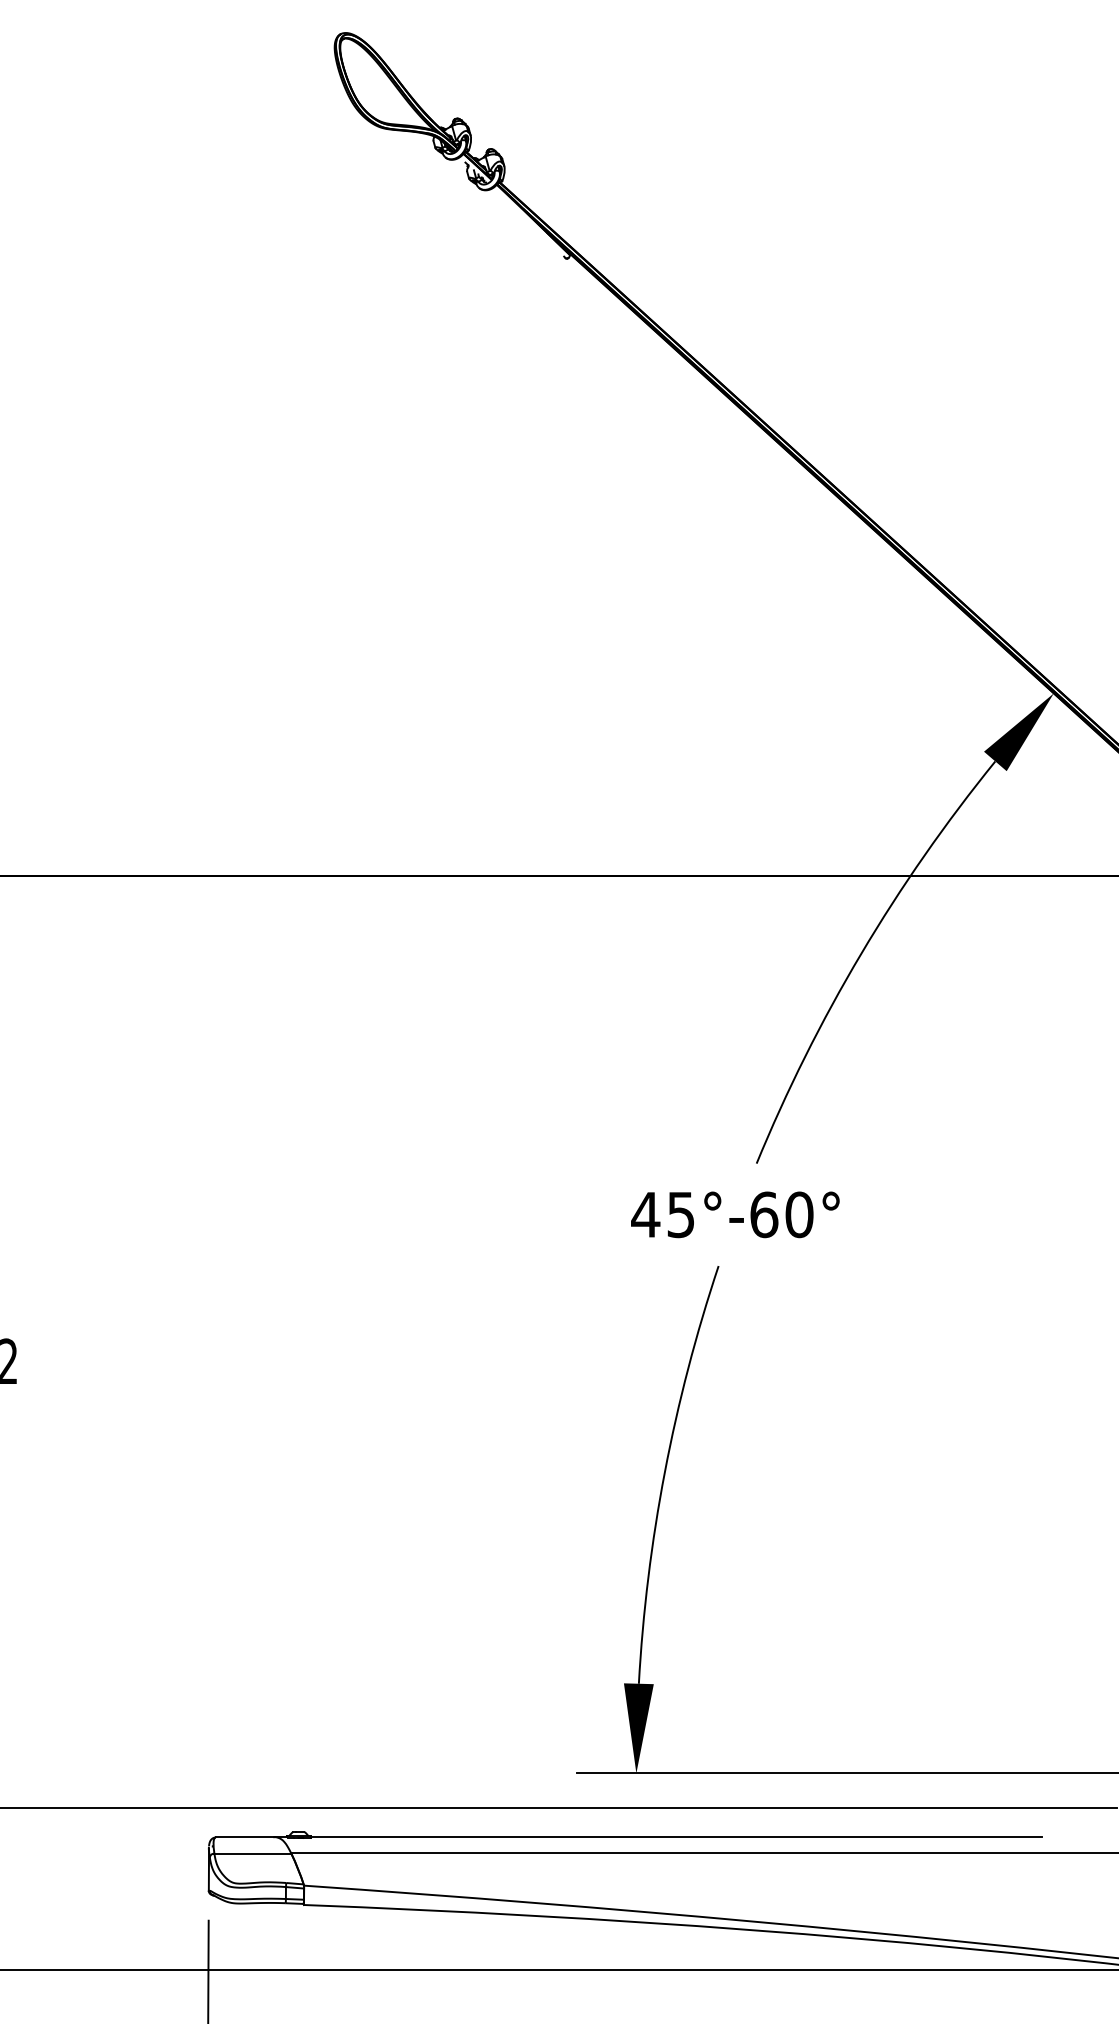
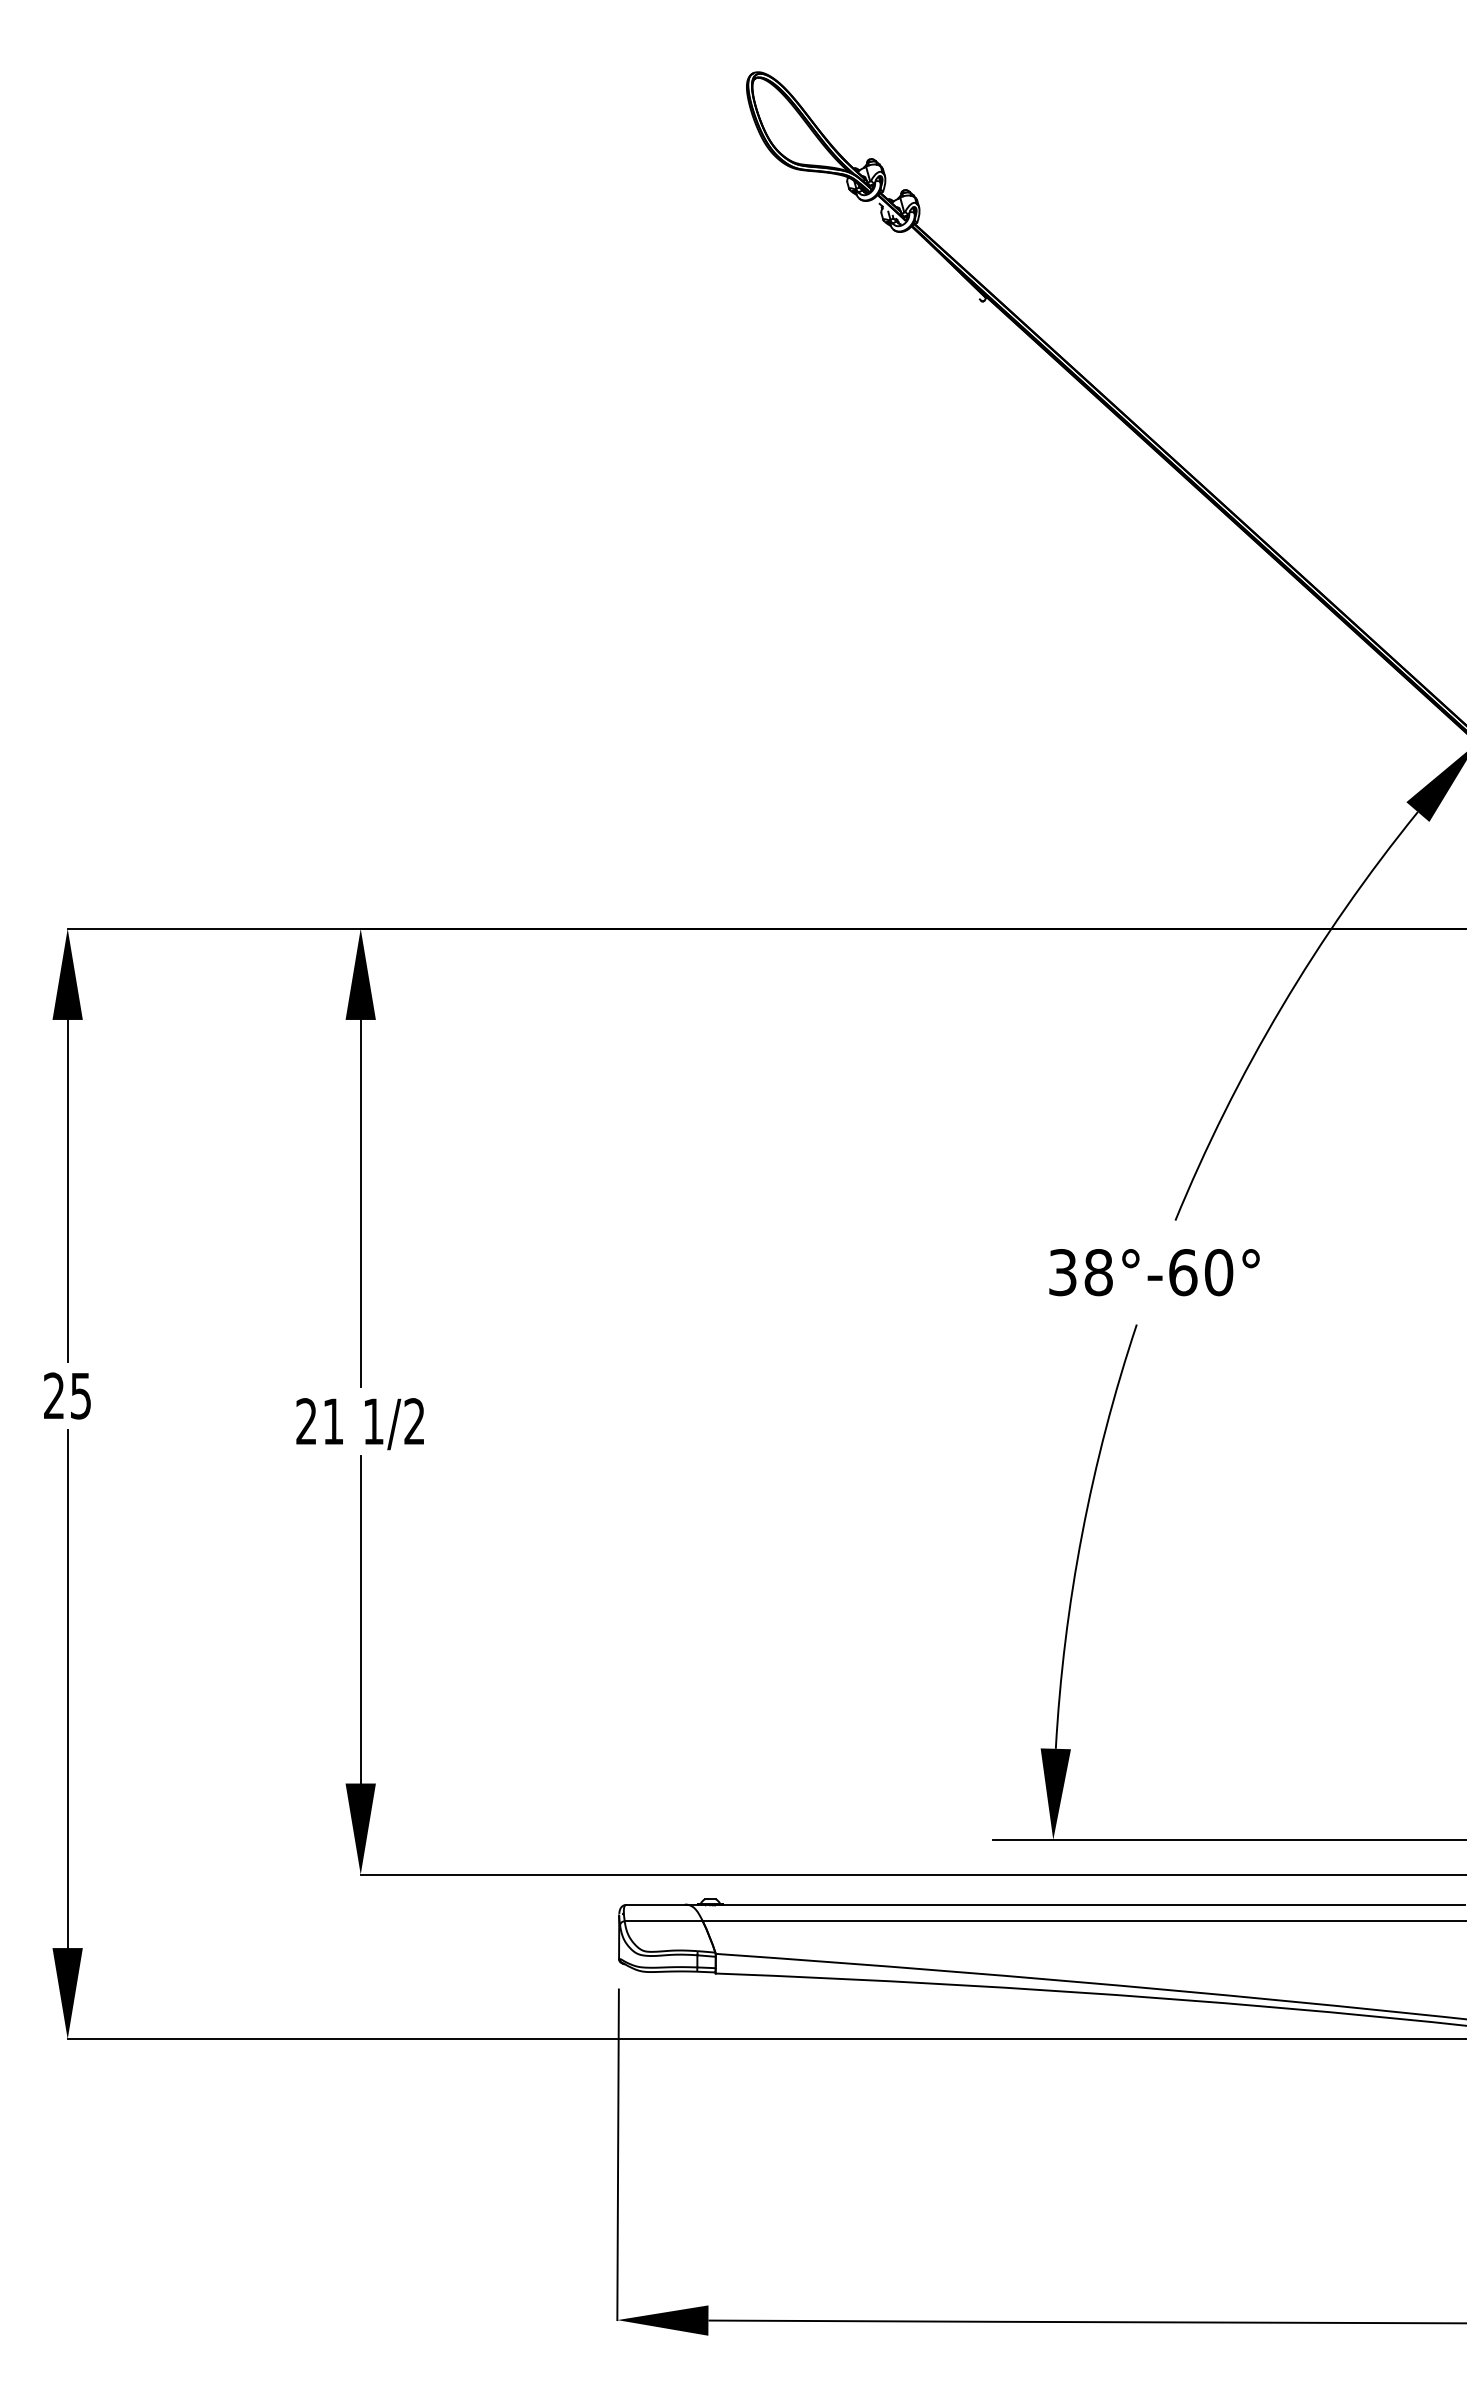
text: (662, 1214) -> (1079, 1272), 45°-60° -> 38°-60°

